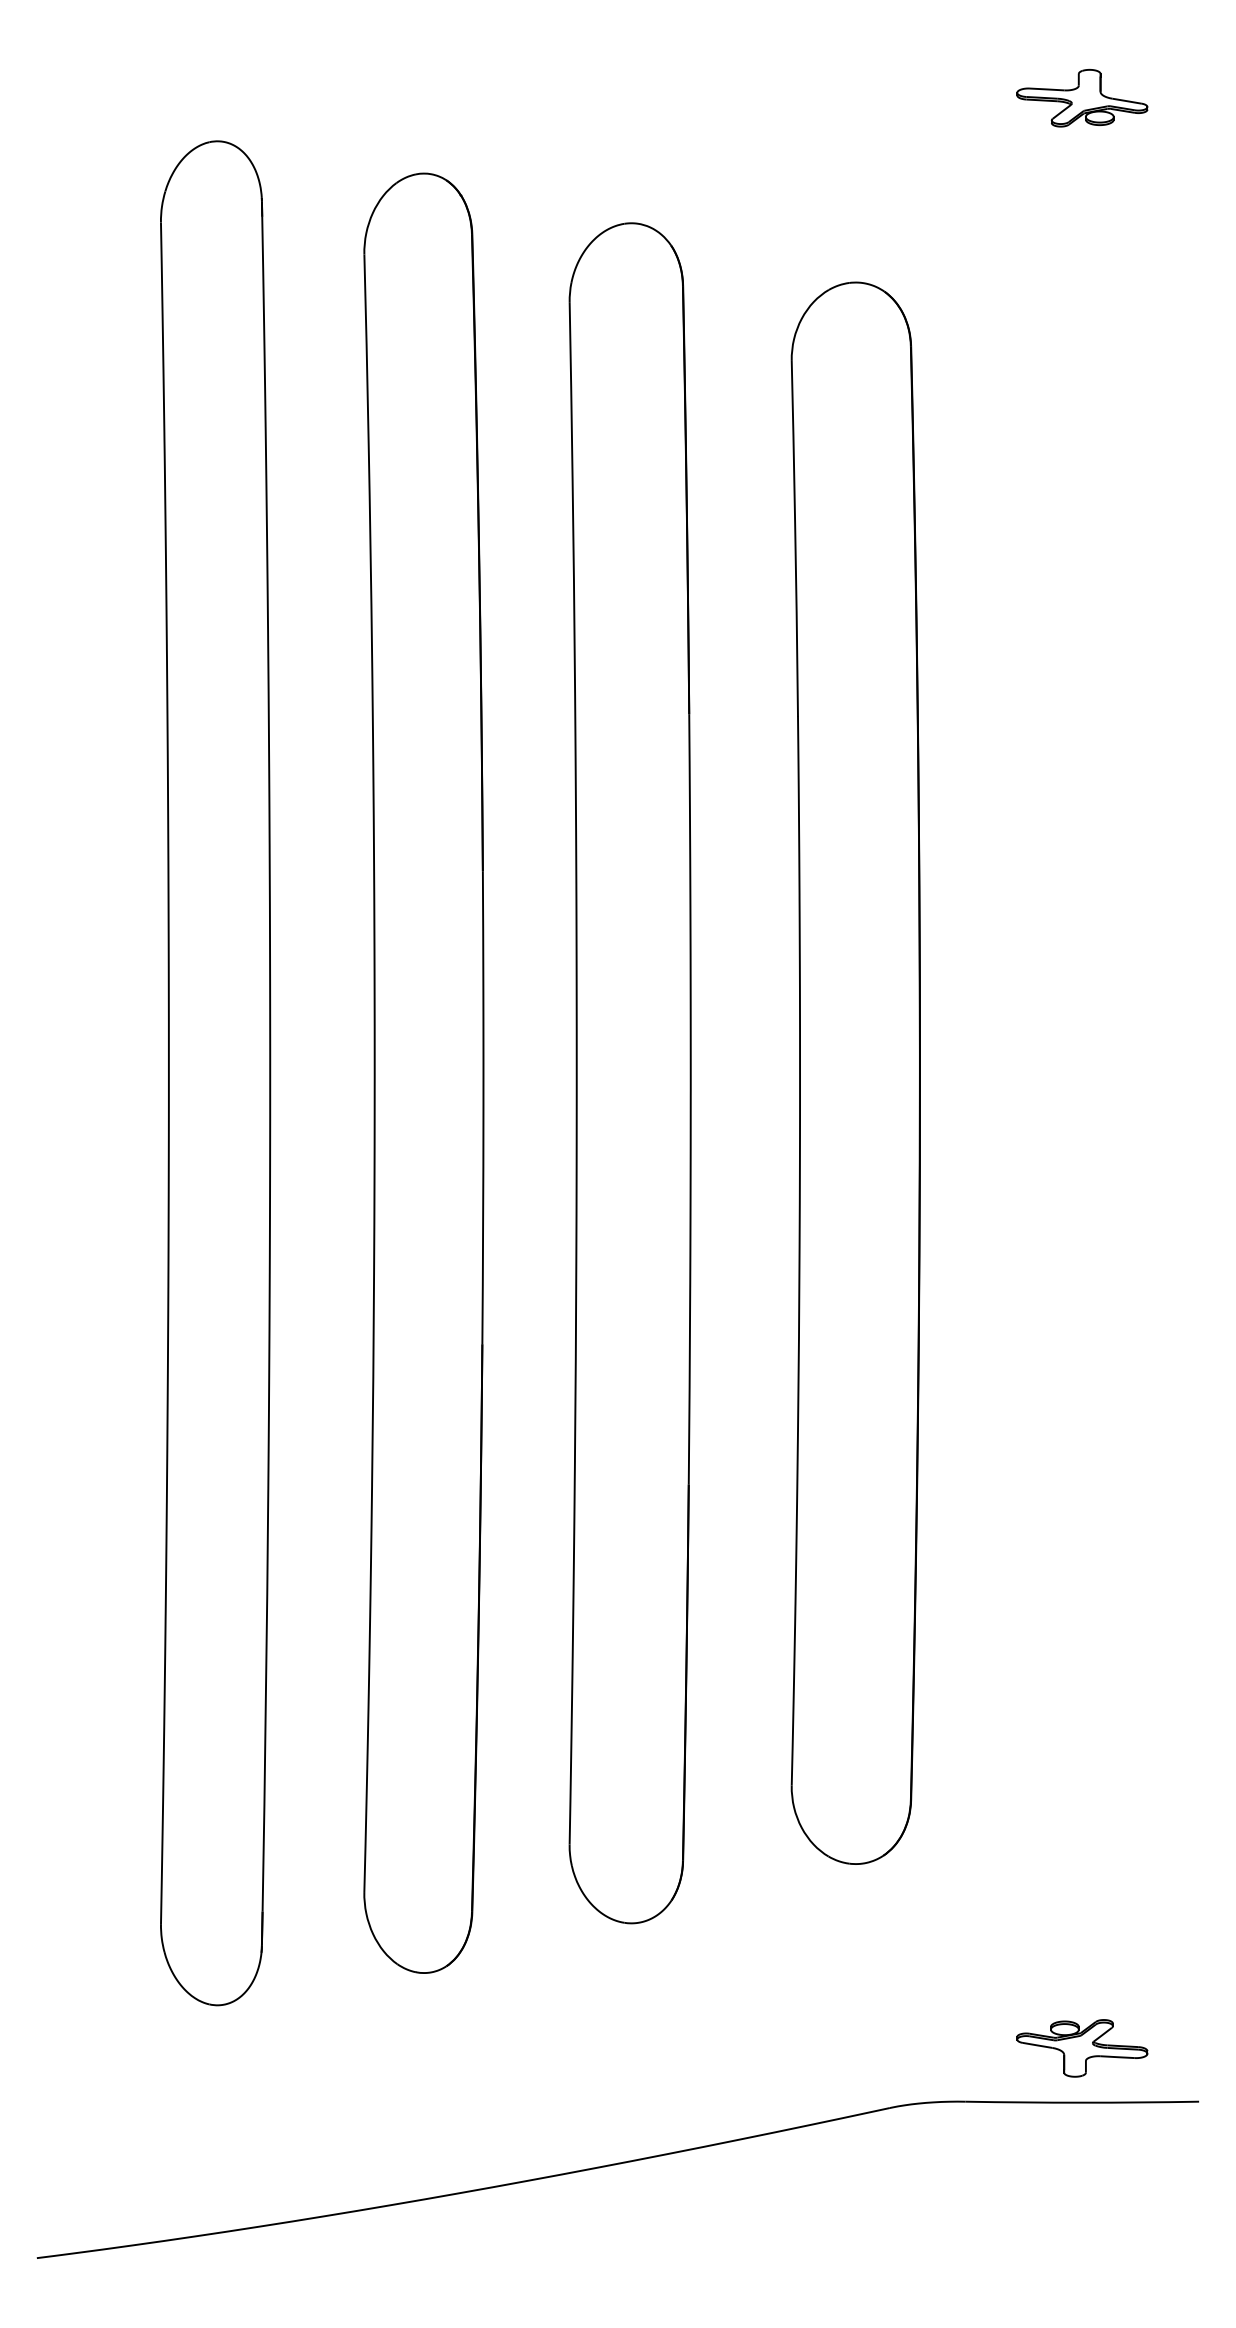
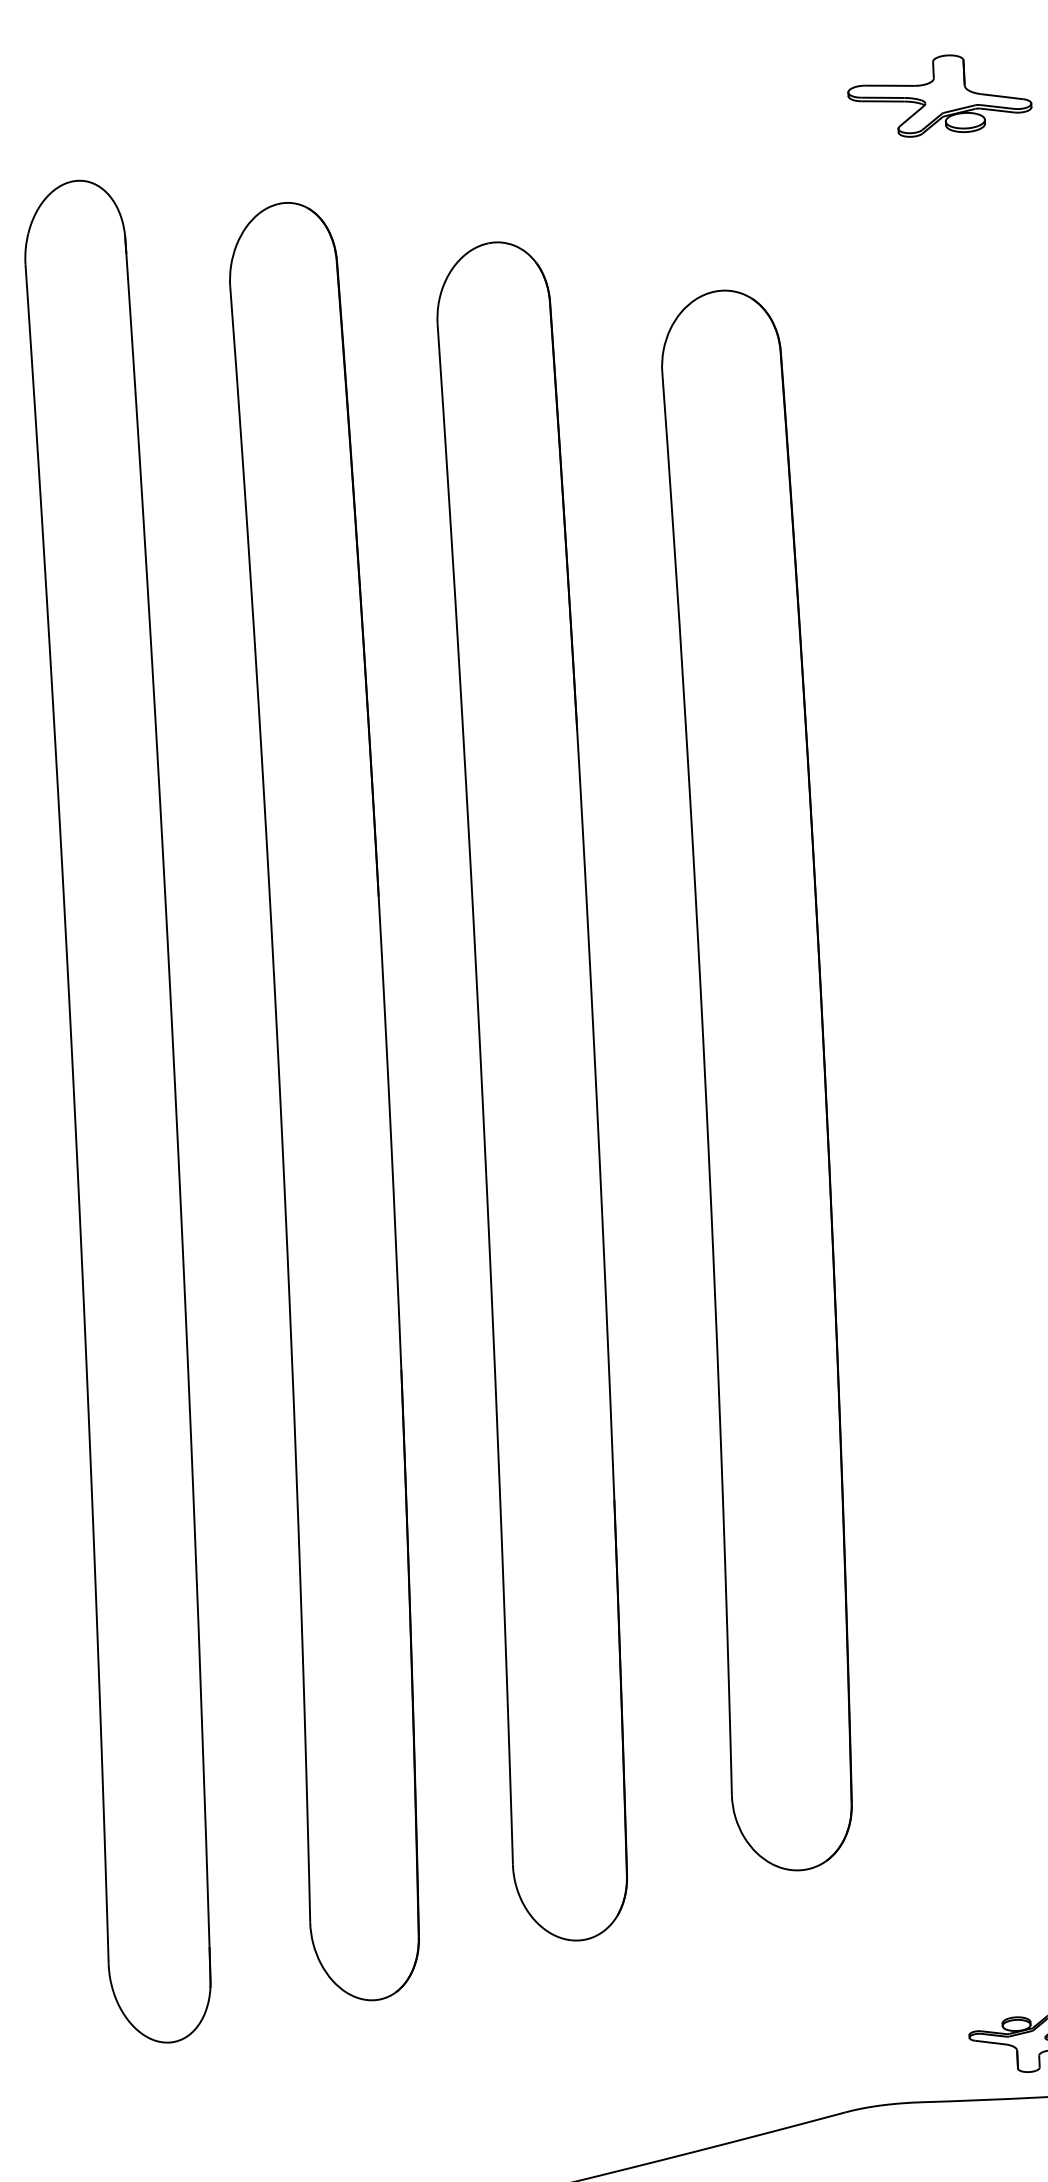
part: (1082, 97) -> (939, 94), size x1.4

